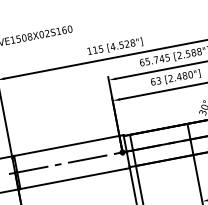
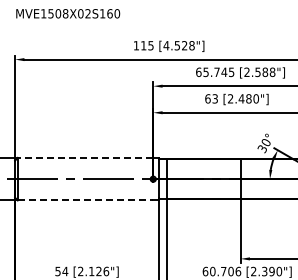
line: (66, 145) -> (85, 157), solid -> dashed
line: (73, 179) -> (85, 200), solid -> dashed

